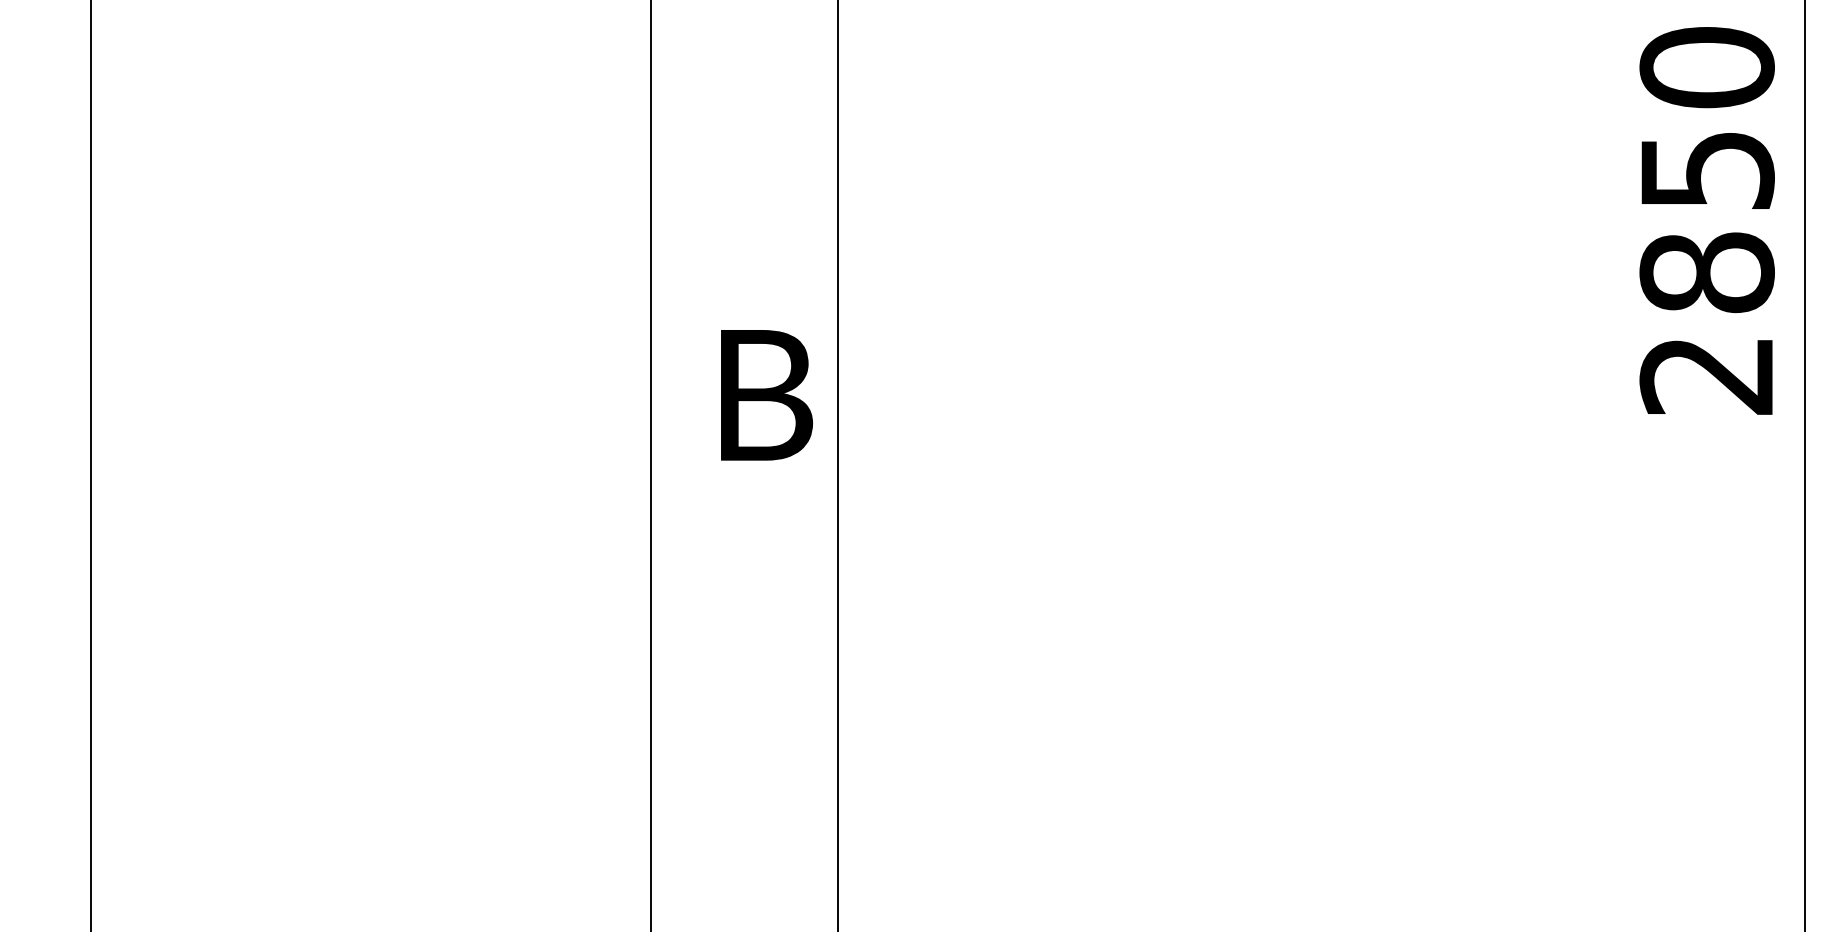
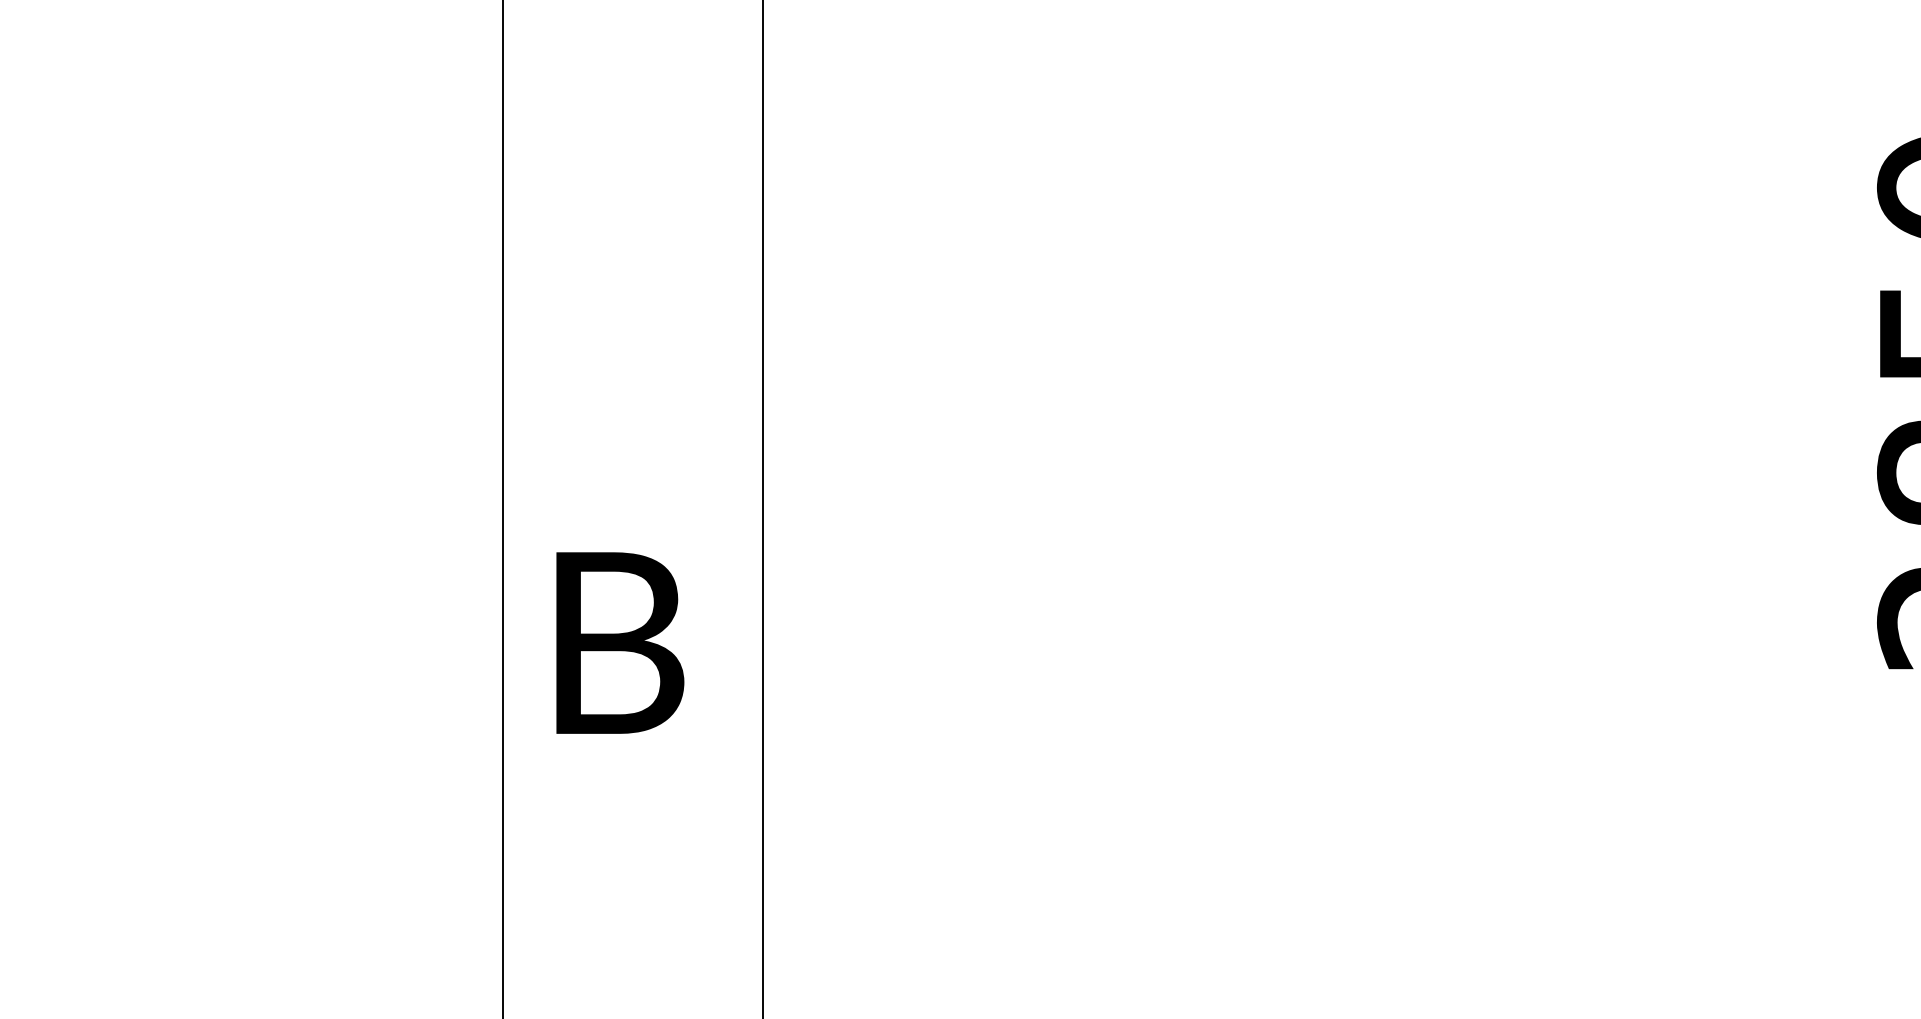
text: (766, 395) -> (619, 643), moved

